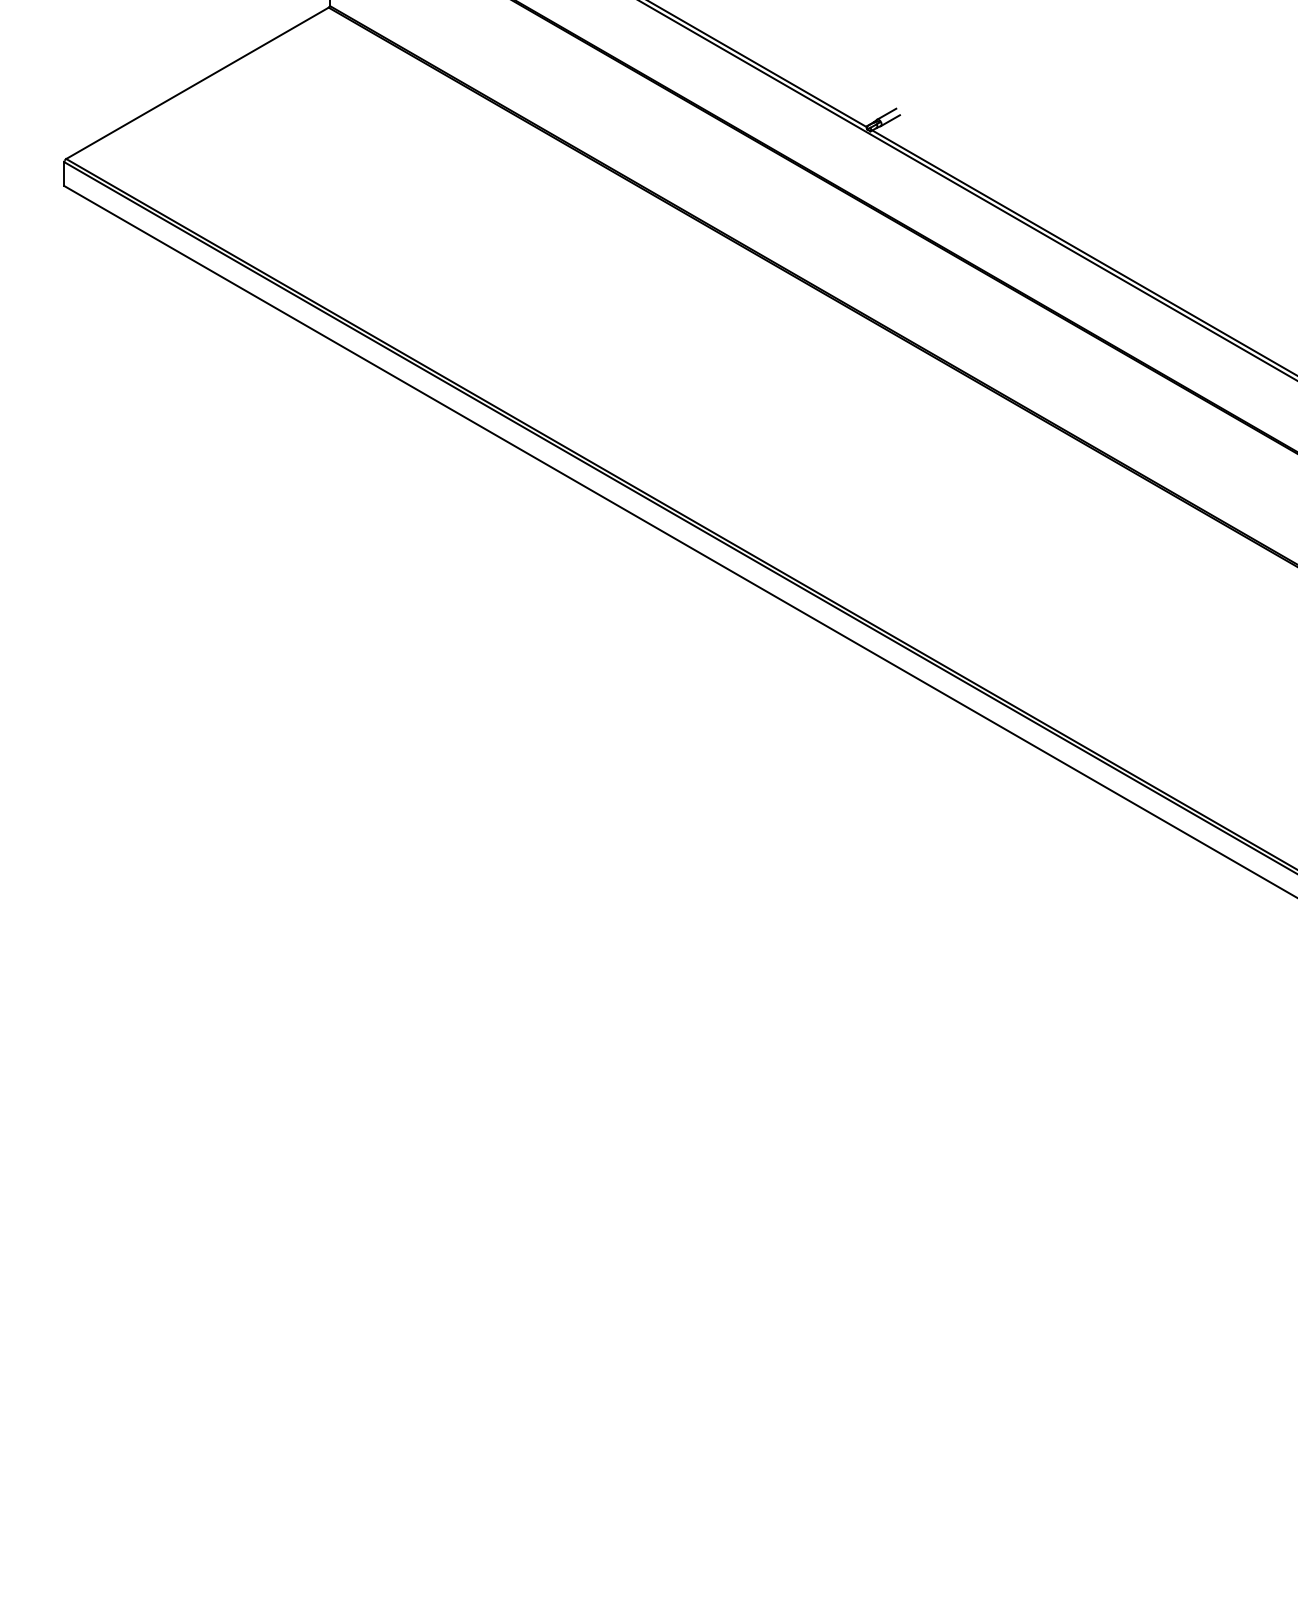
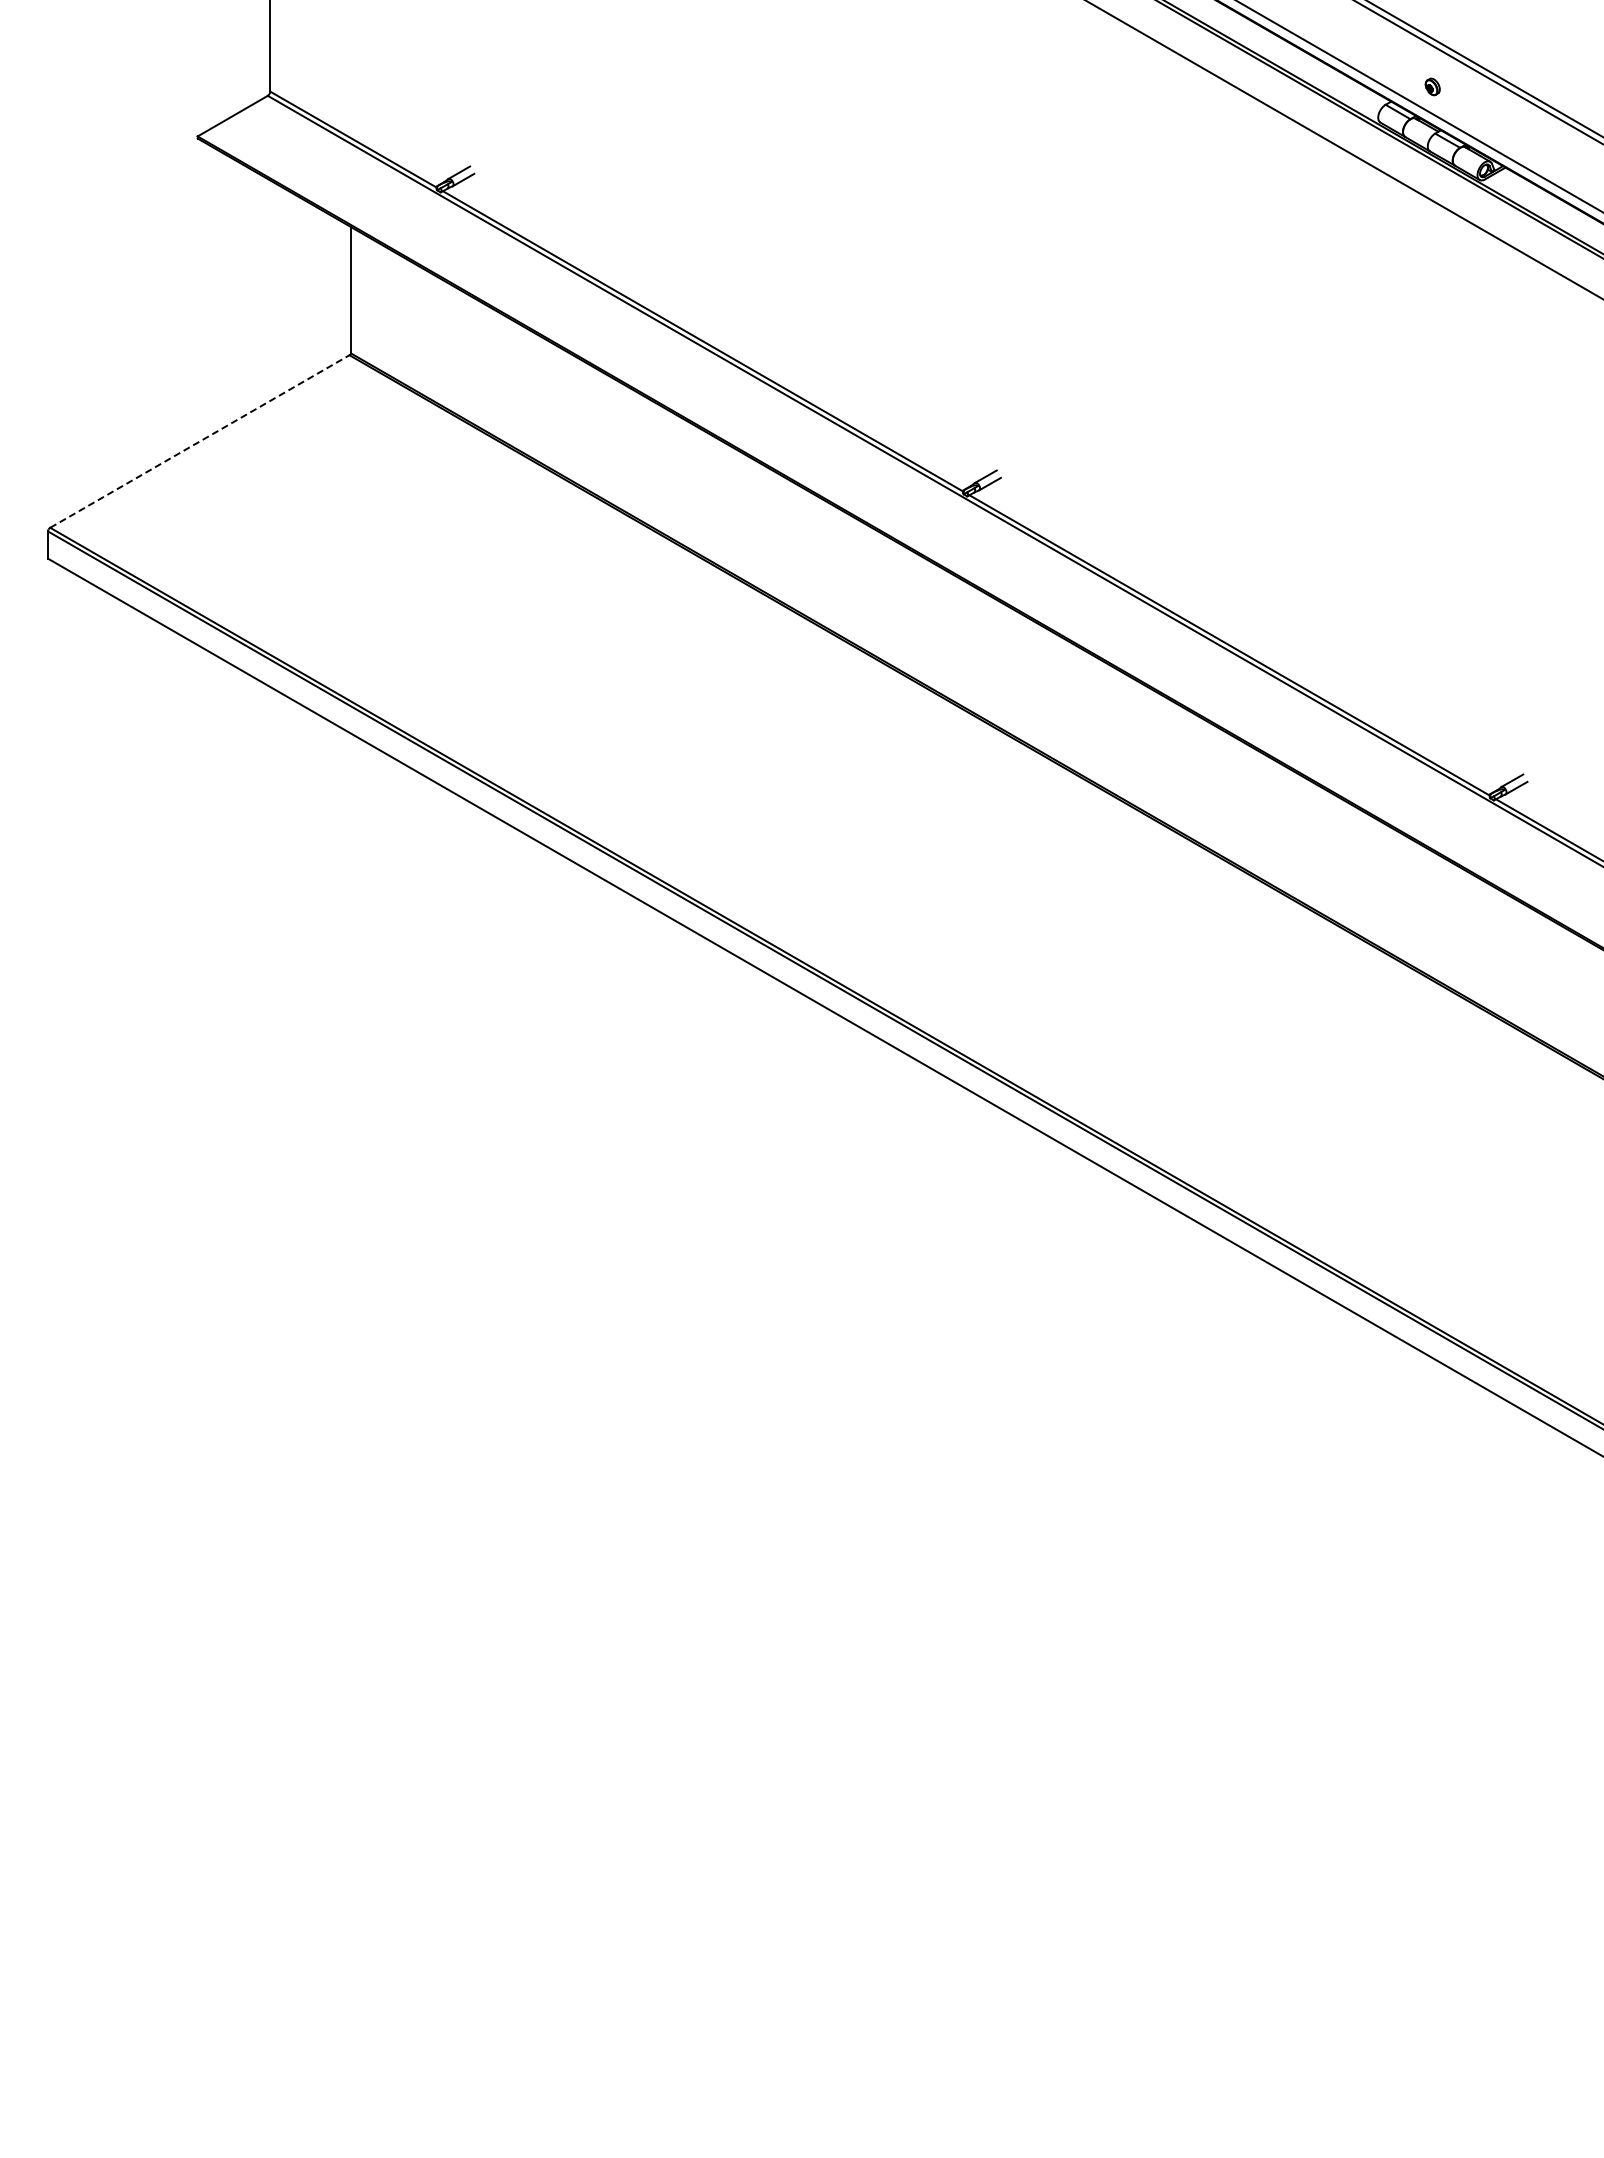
line: (197, 83) -> (199, 441), solid -> dashed

